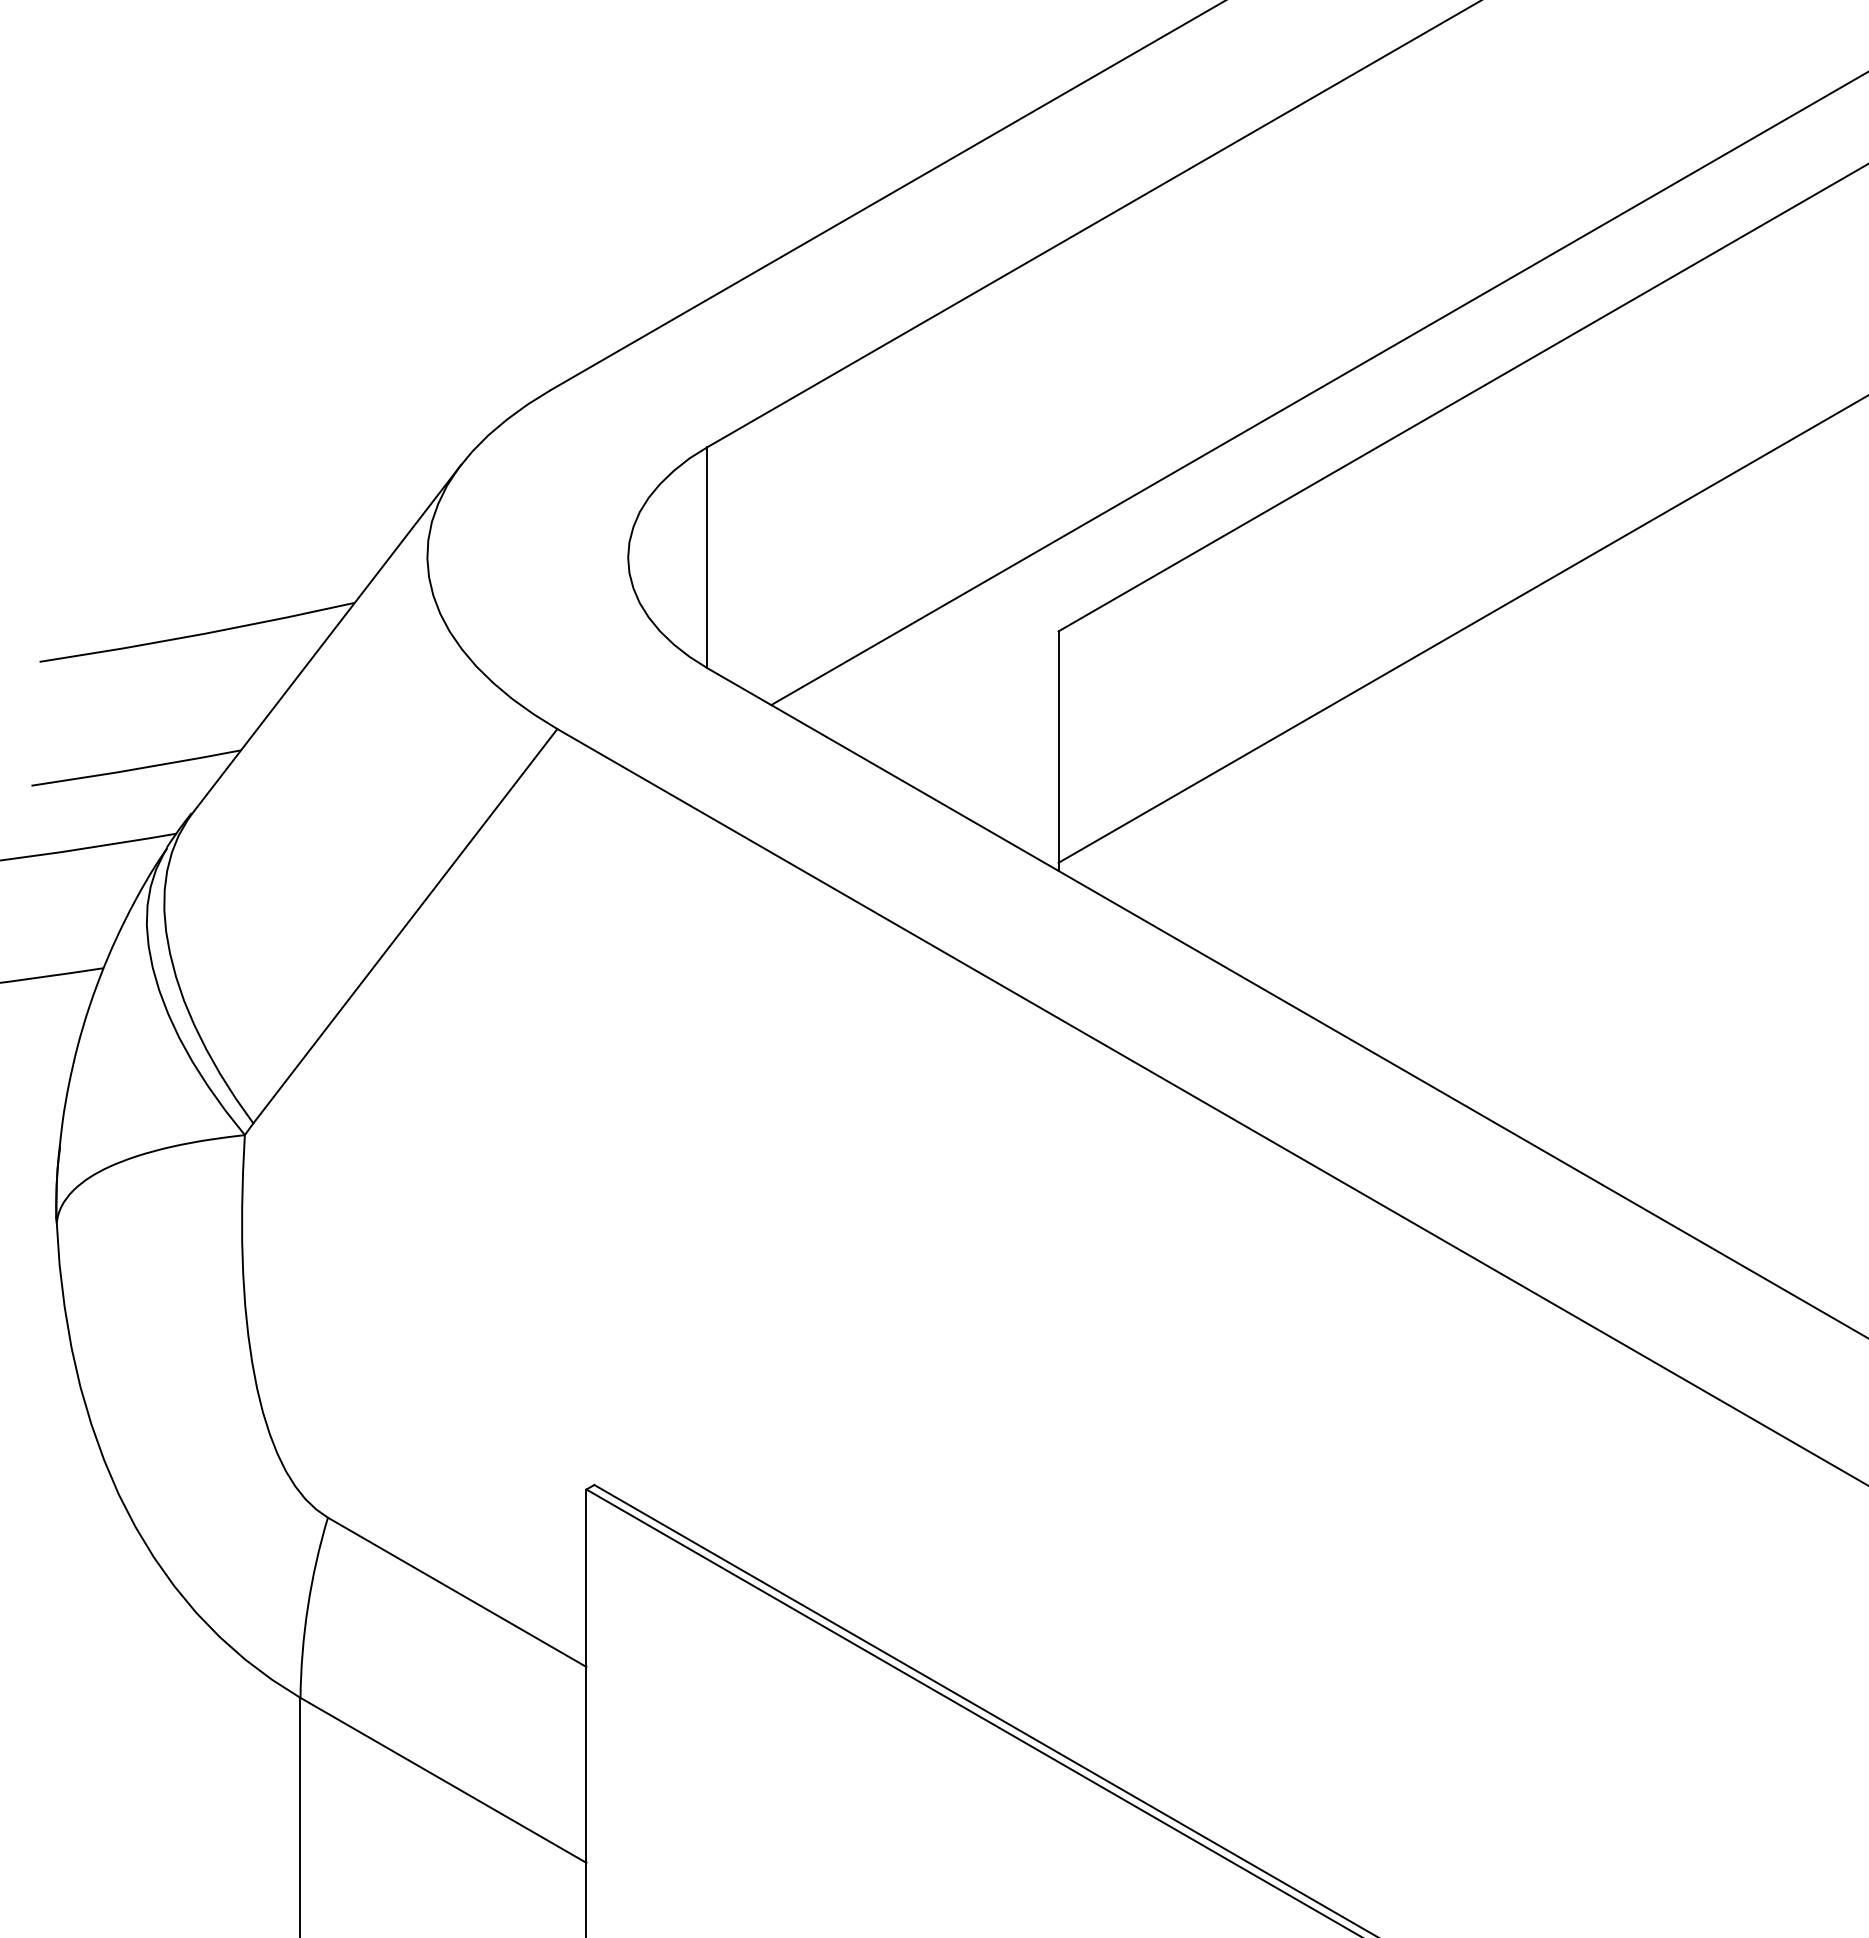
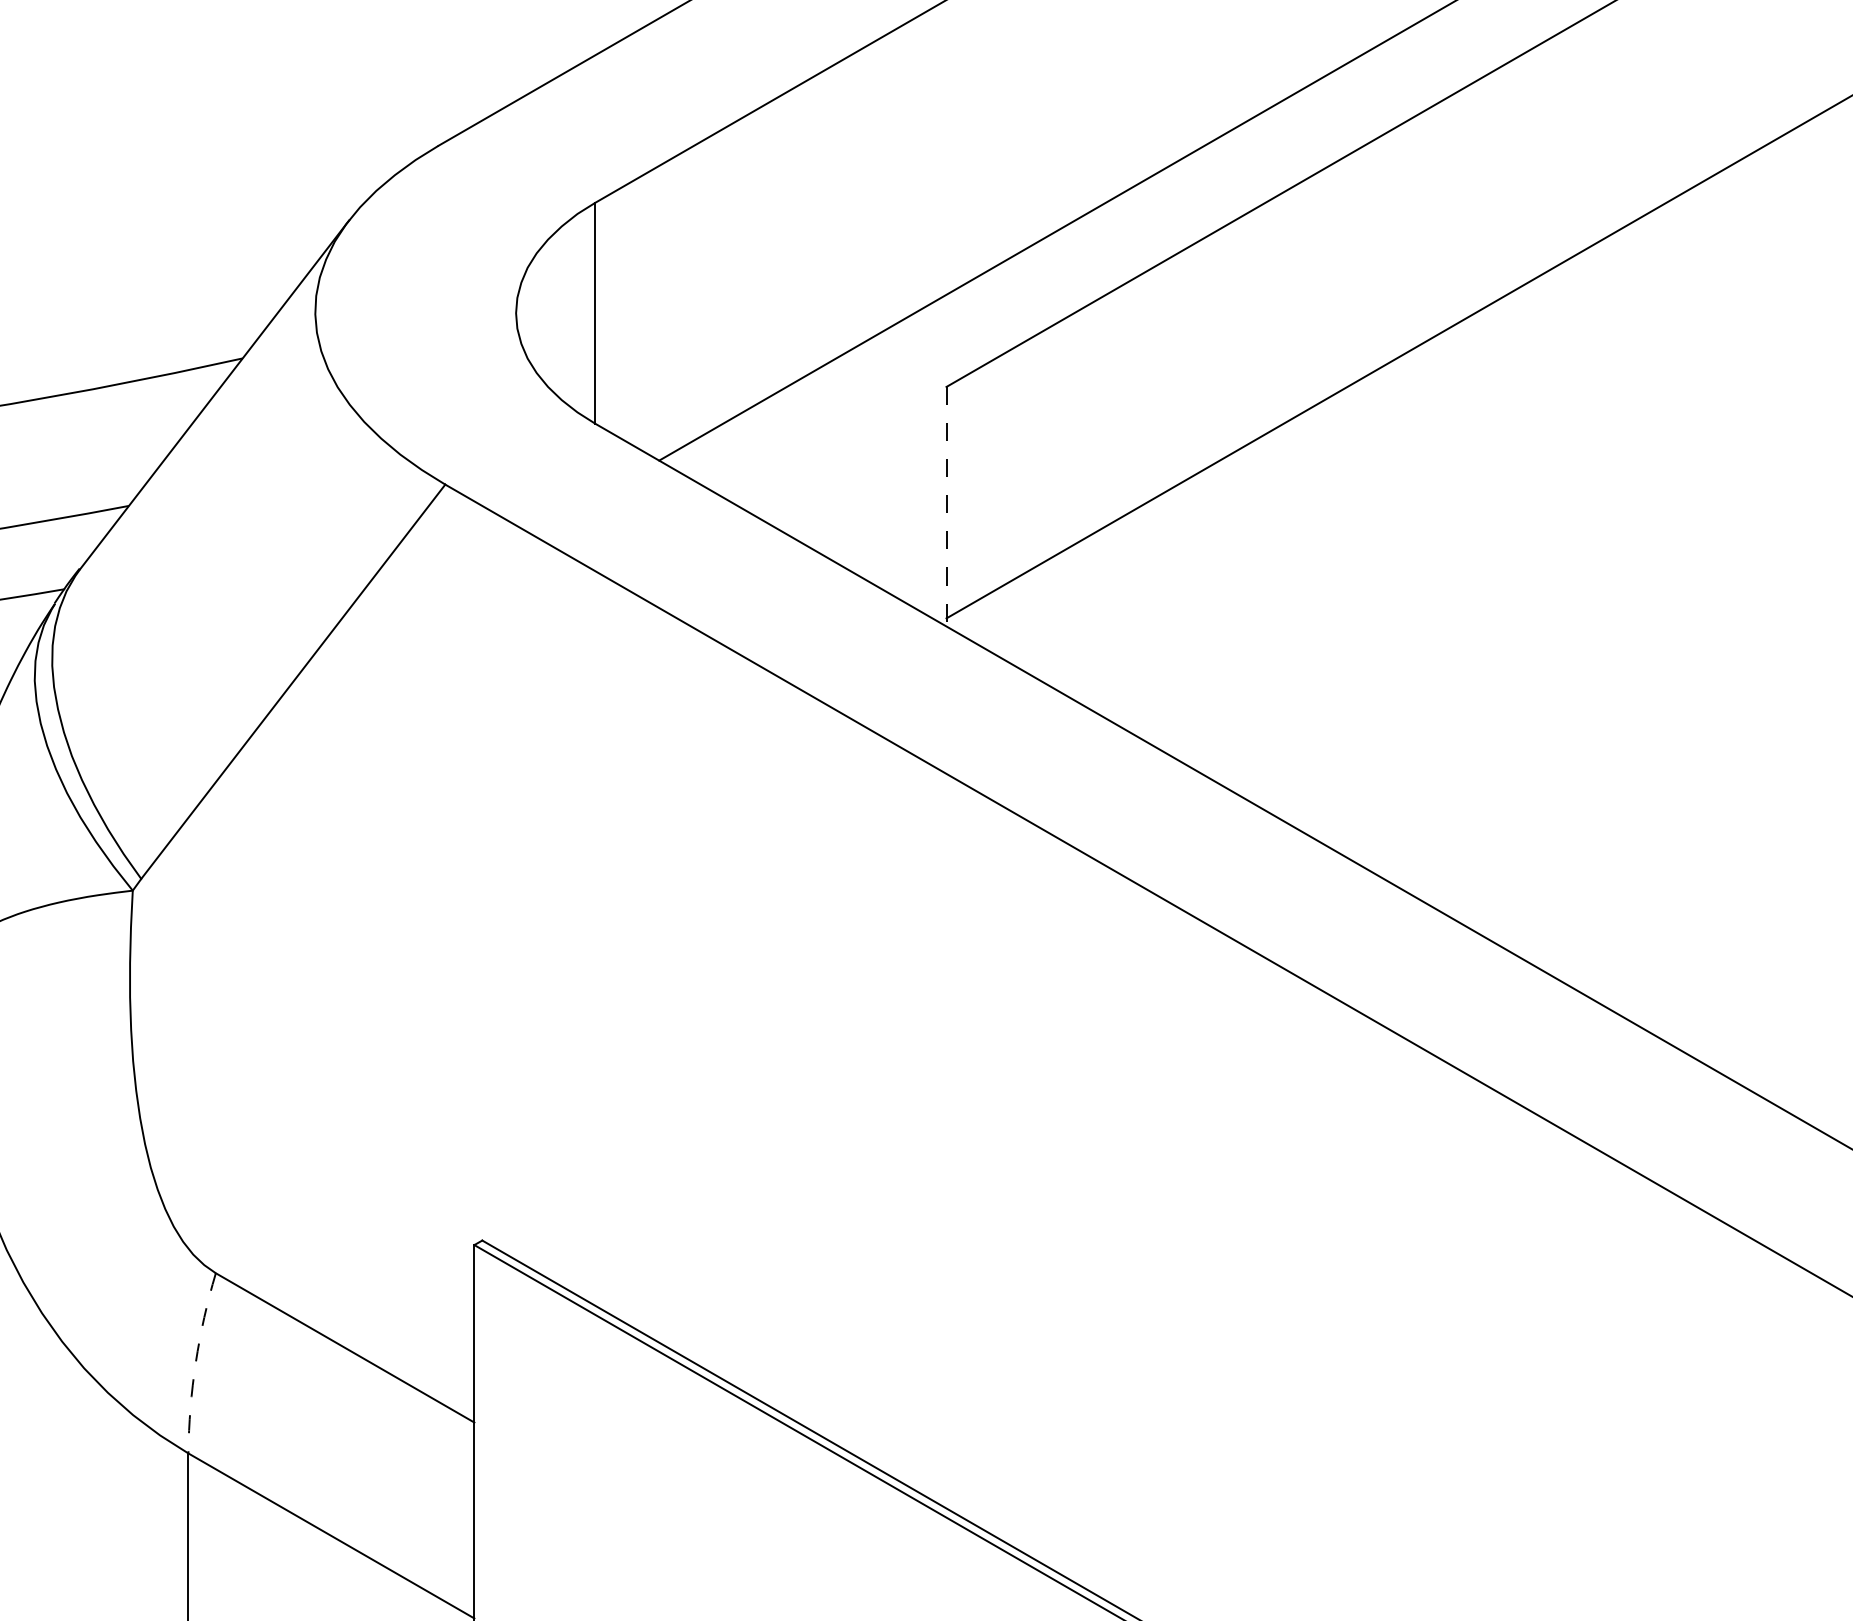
line: (1058, 751) -> (946, 507), solid -> dashed
arc: (307, 1606) -> (195, 1362), solid -> dashed

